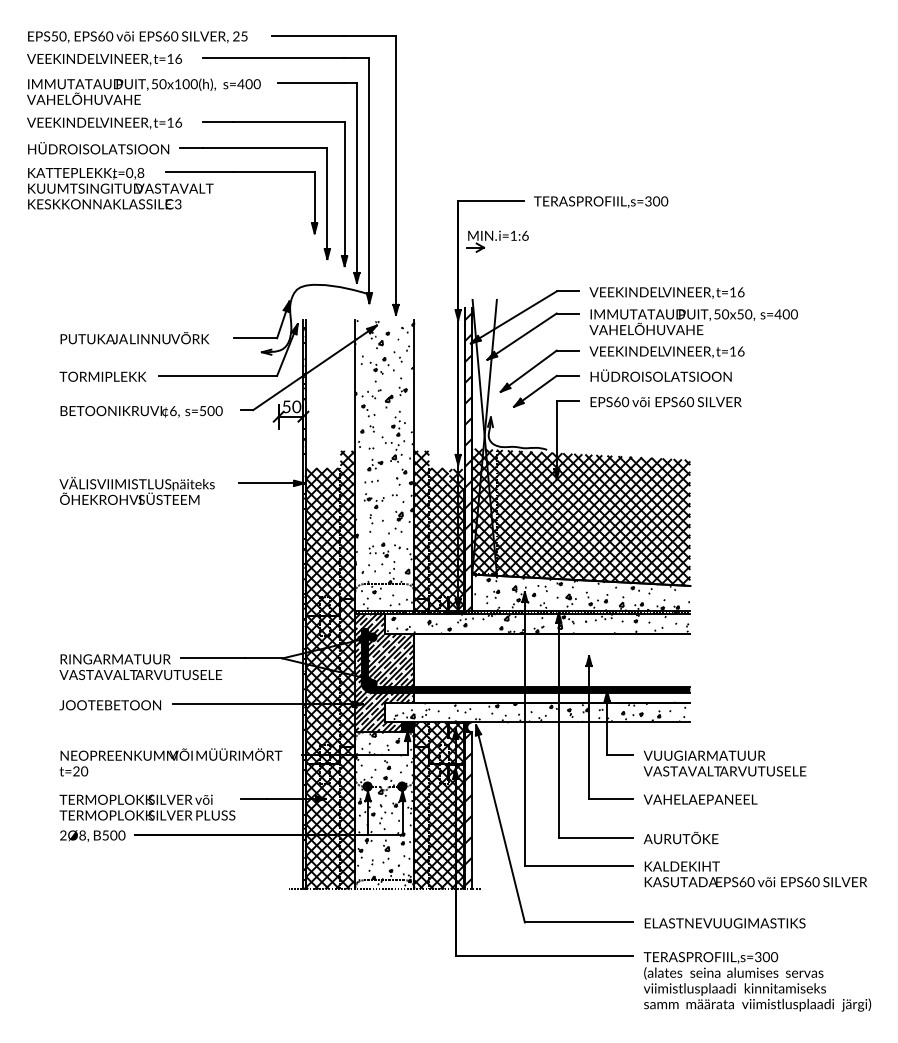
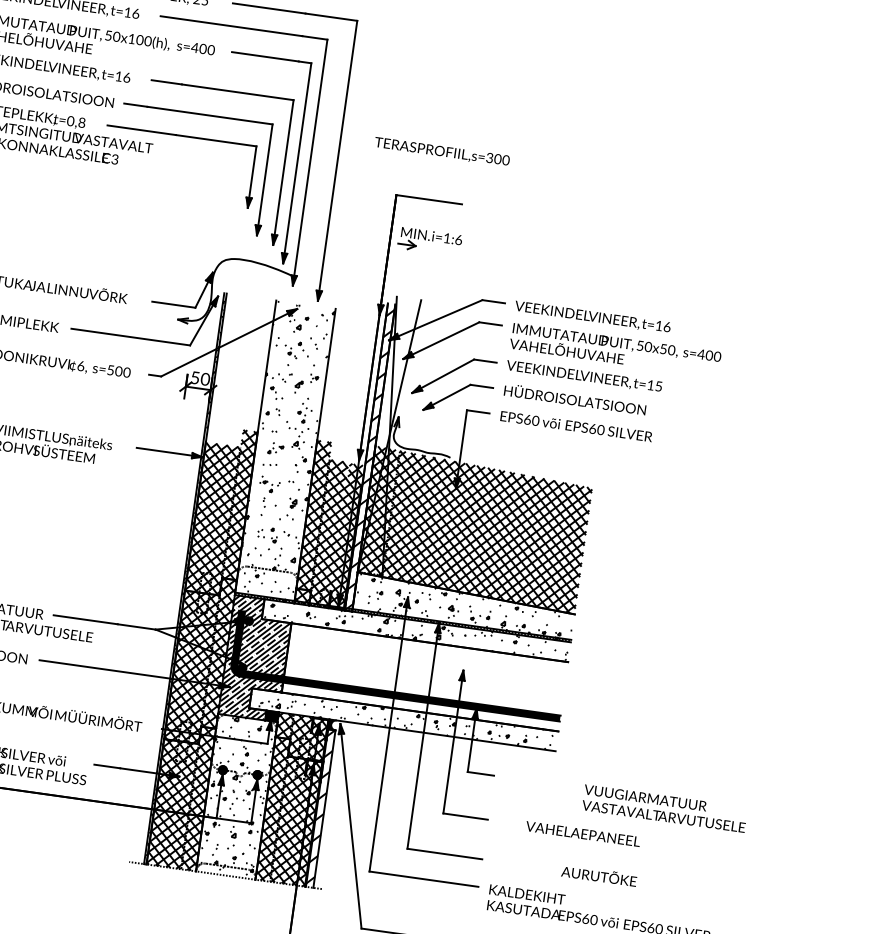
text: (601, 201) -> (442, 151), moved
text: (741, 351) -> (659, 386), t=16 -> t=15
text: (724, 763) -> (664, 808), moved
text: (700, 799) -> (583, 833), moved
text: (680, 837) -> (598, 875), moved

